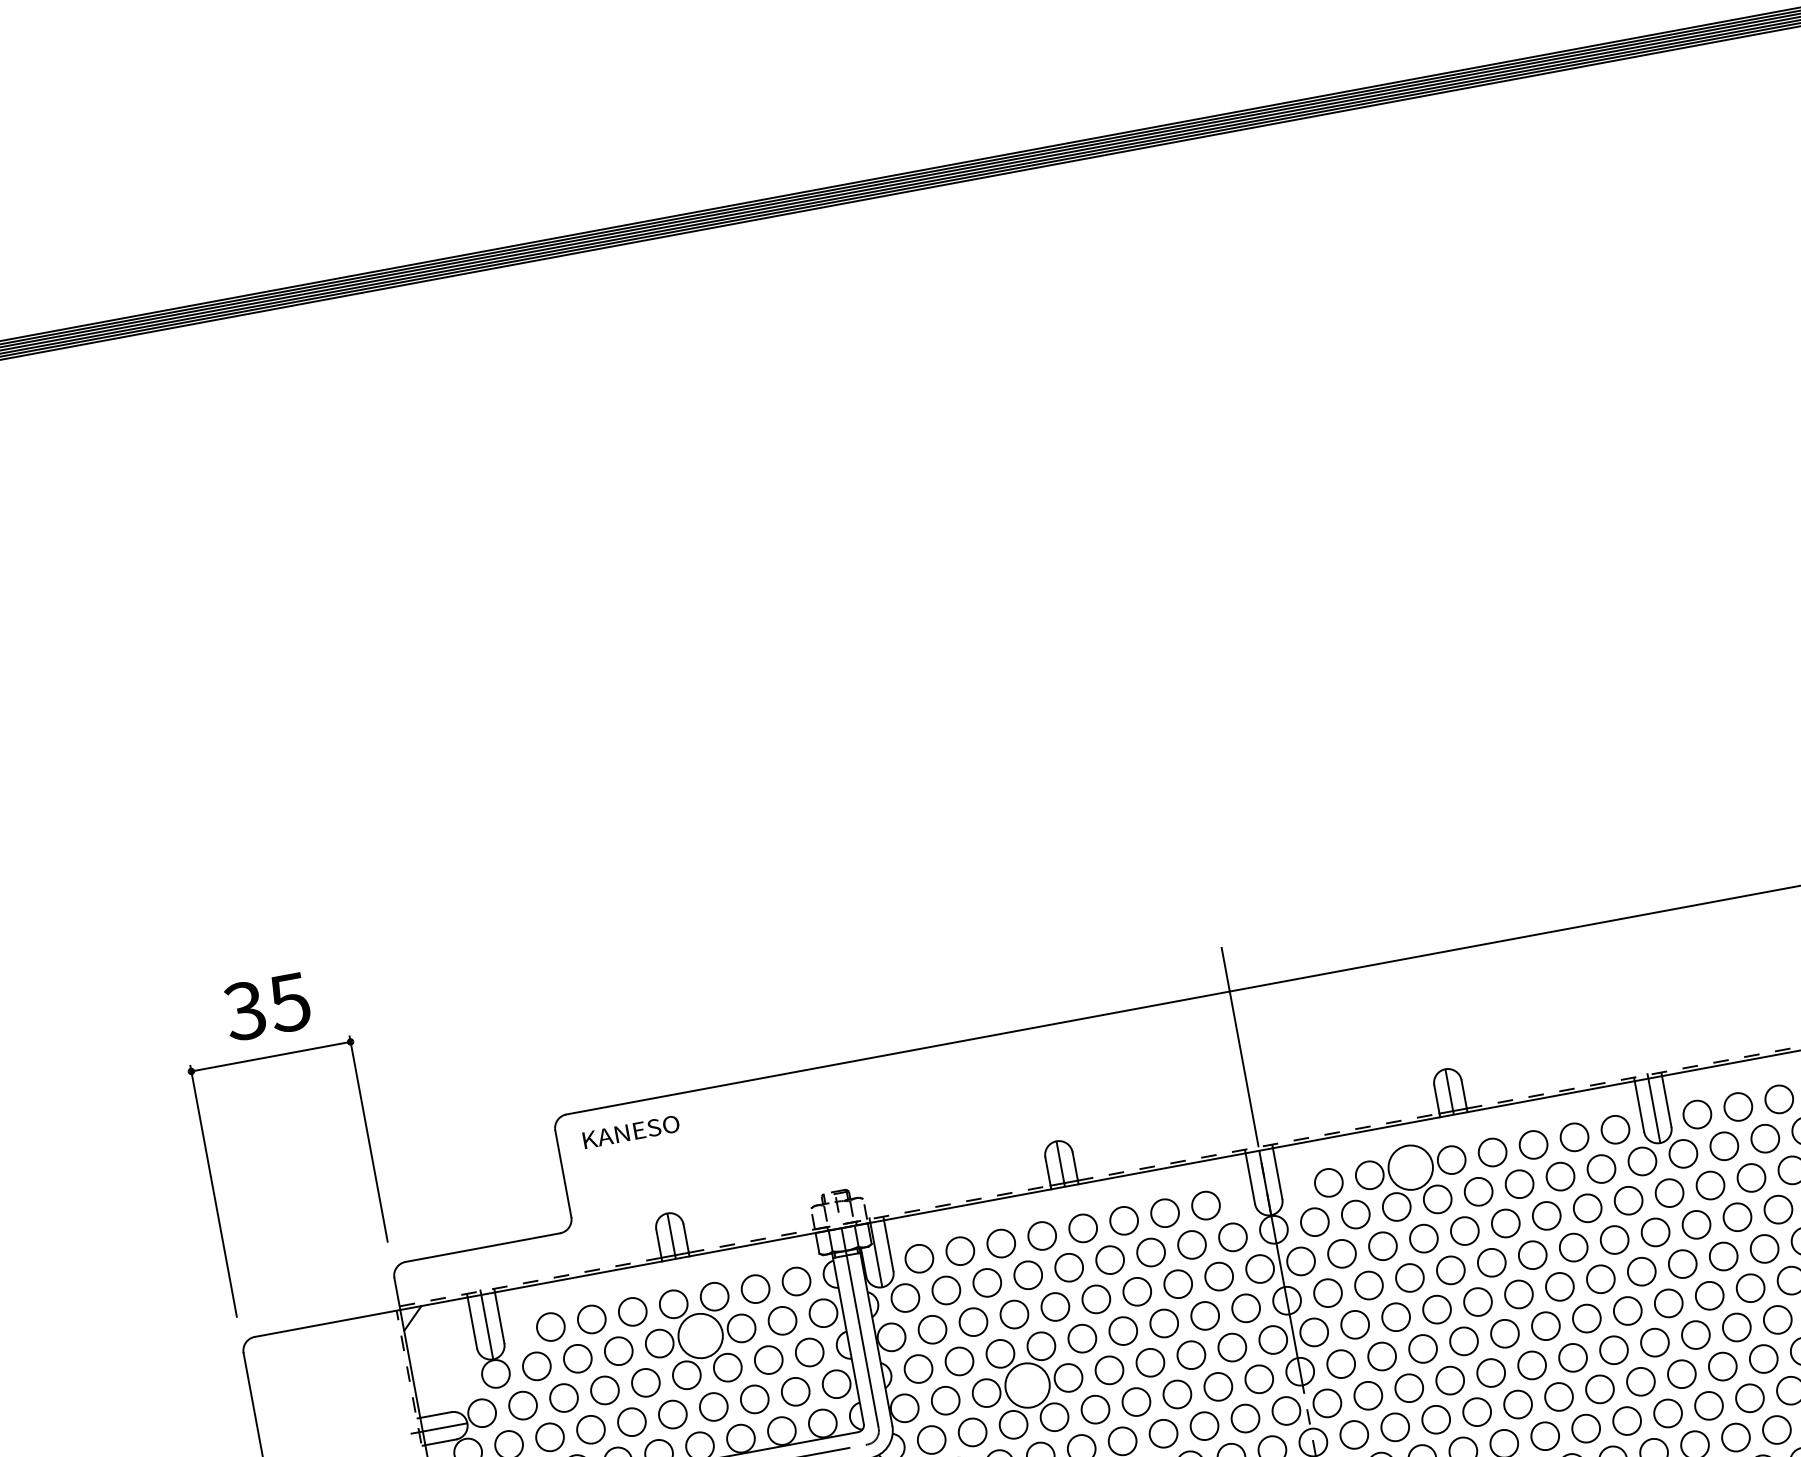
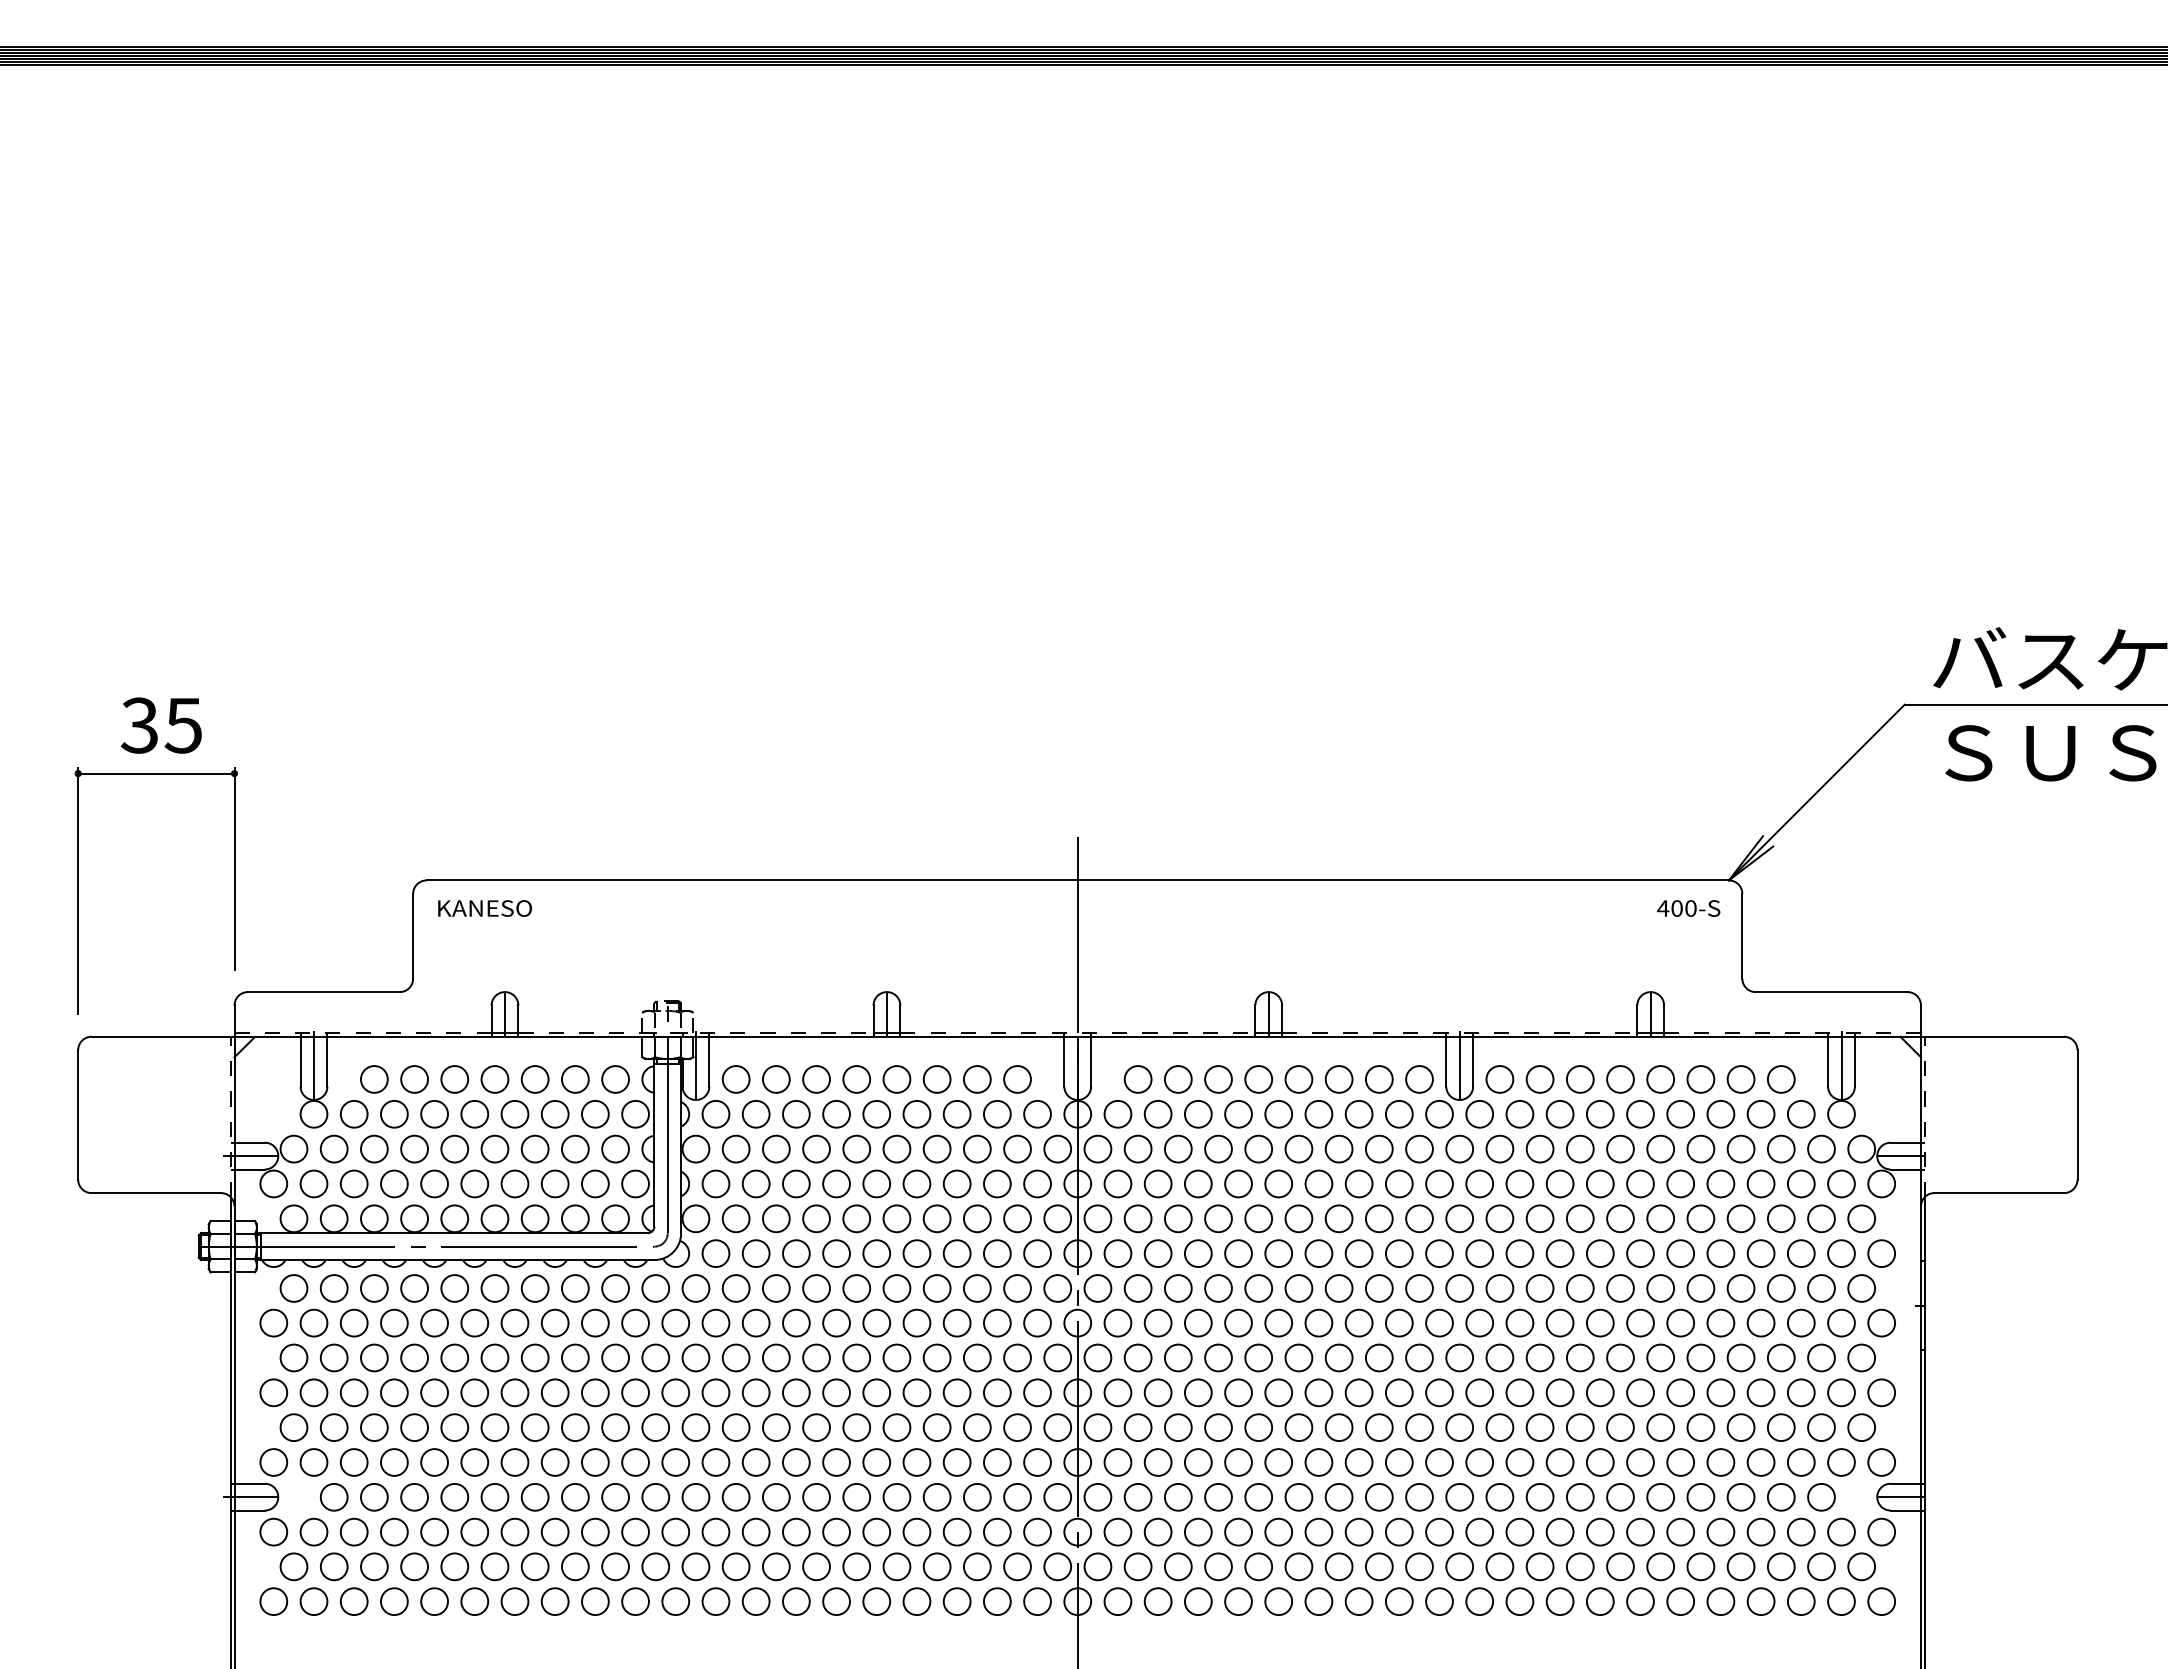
circle: (1410, 1167) -> (1218, 1079), size x0.62
circle: (700, 1335) -> (514, 1113), size x0.62
circle: (1027, 1385) -> (816, 1218), size x0.62

